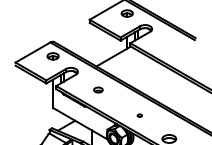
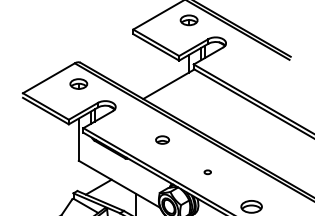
part: (98, 89) -> (162, 139), moved

